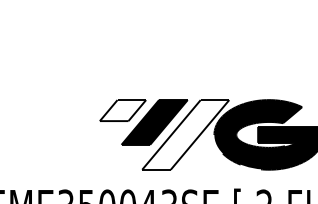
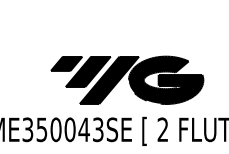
fill: (122, 110) -> (66, 63), added
fill: (185, 135) -> (109, 80), added

